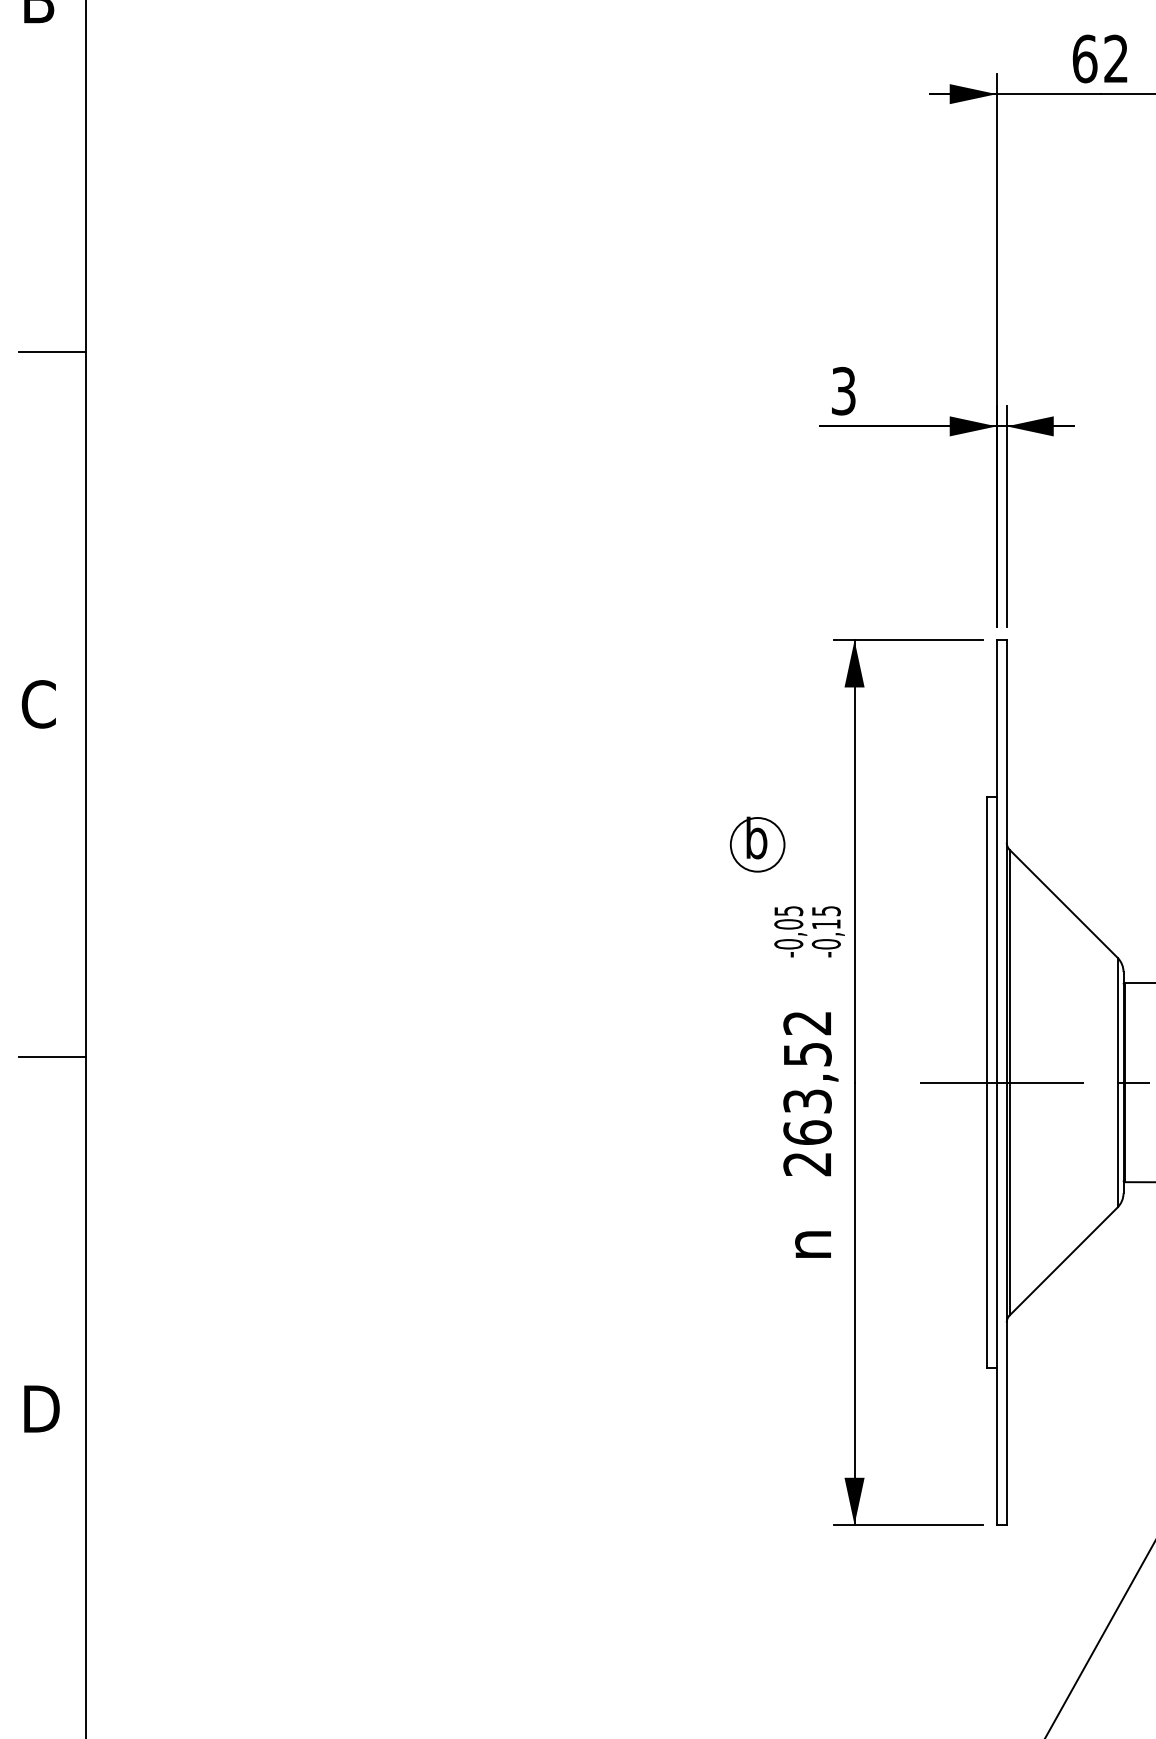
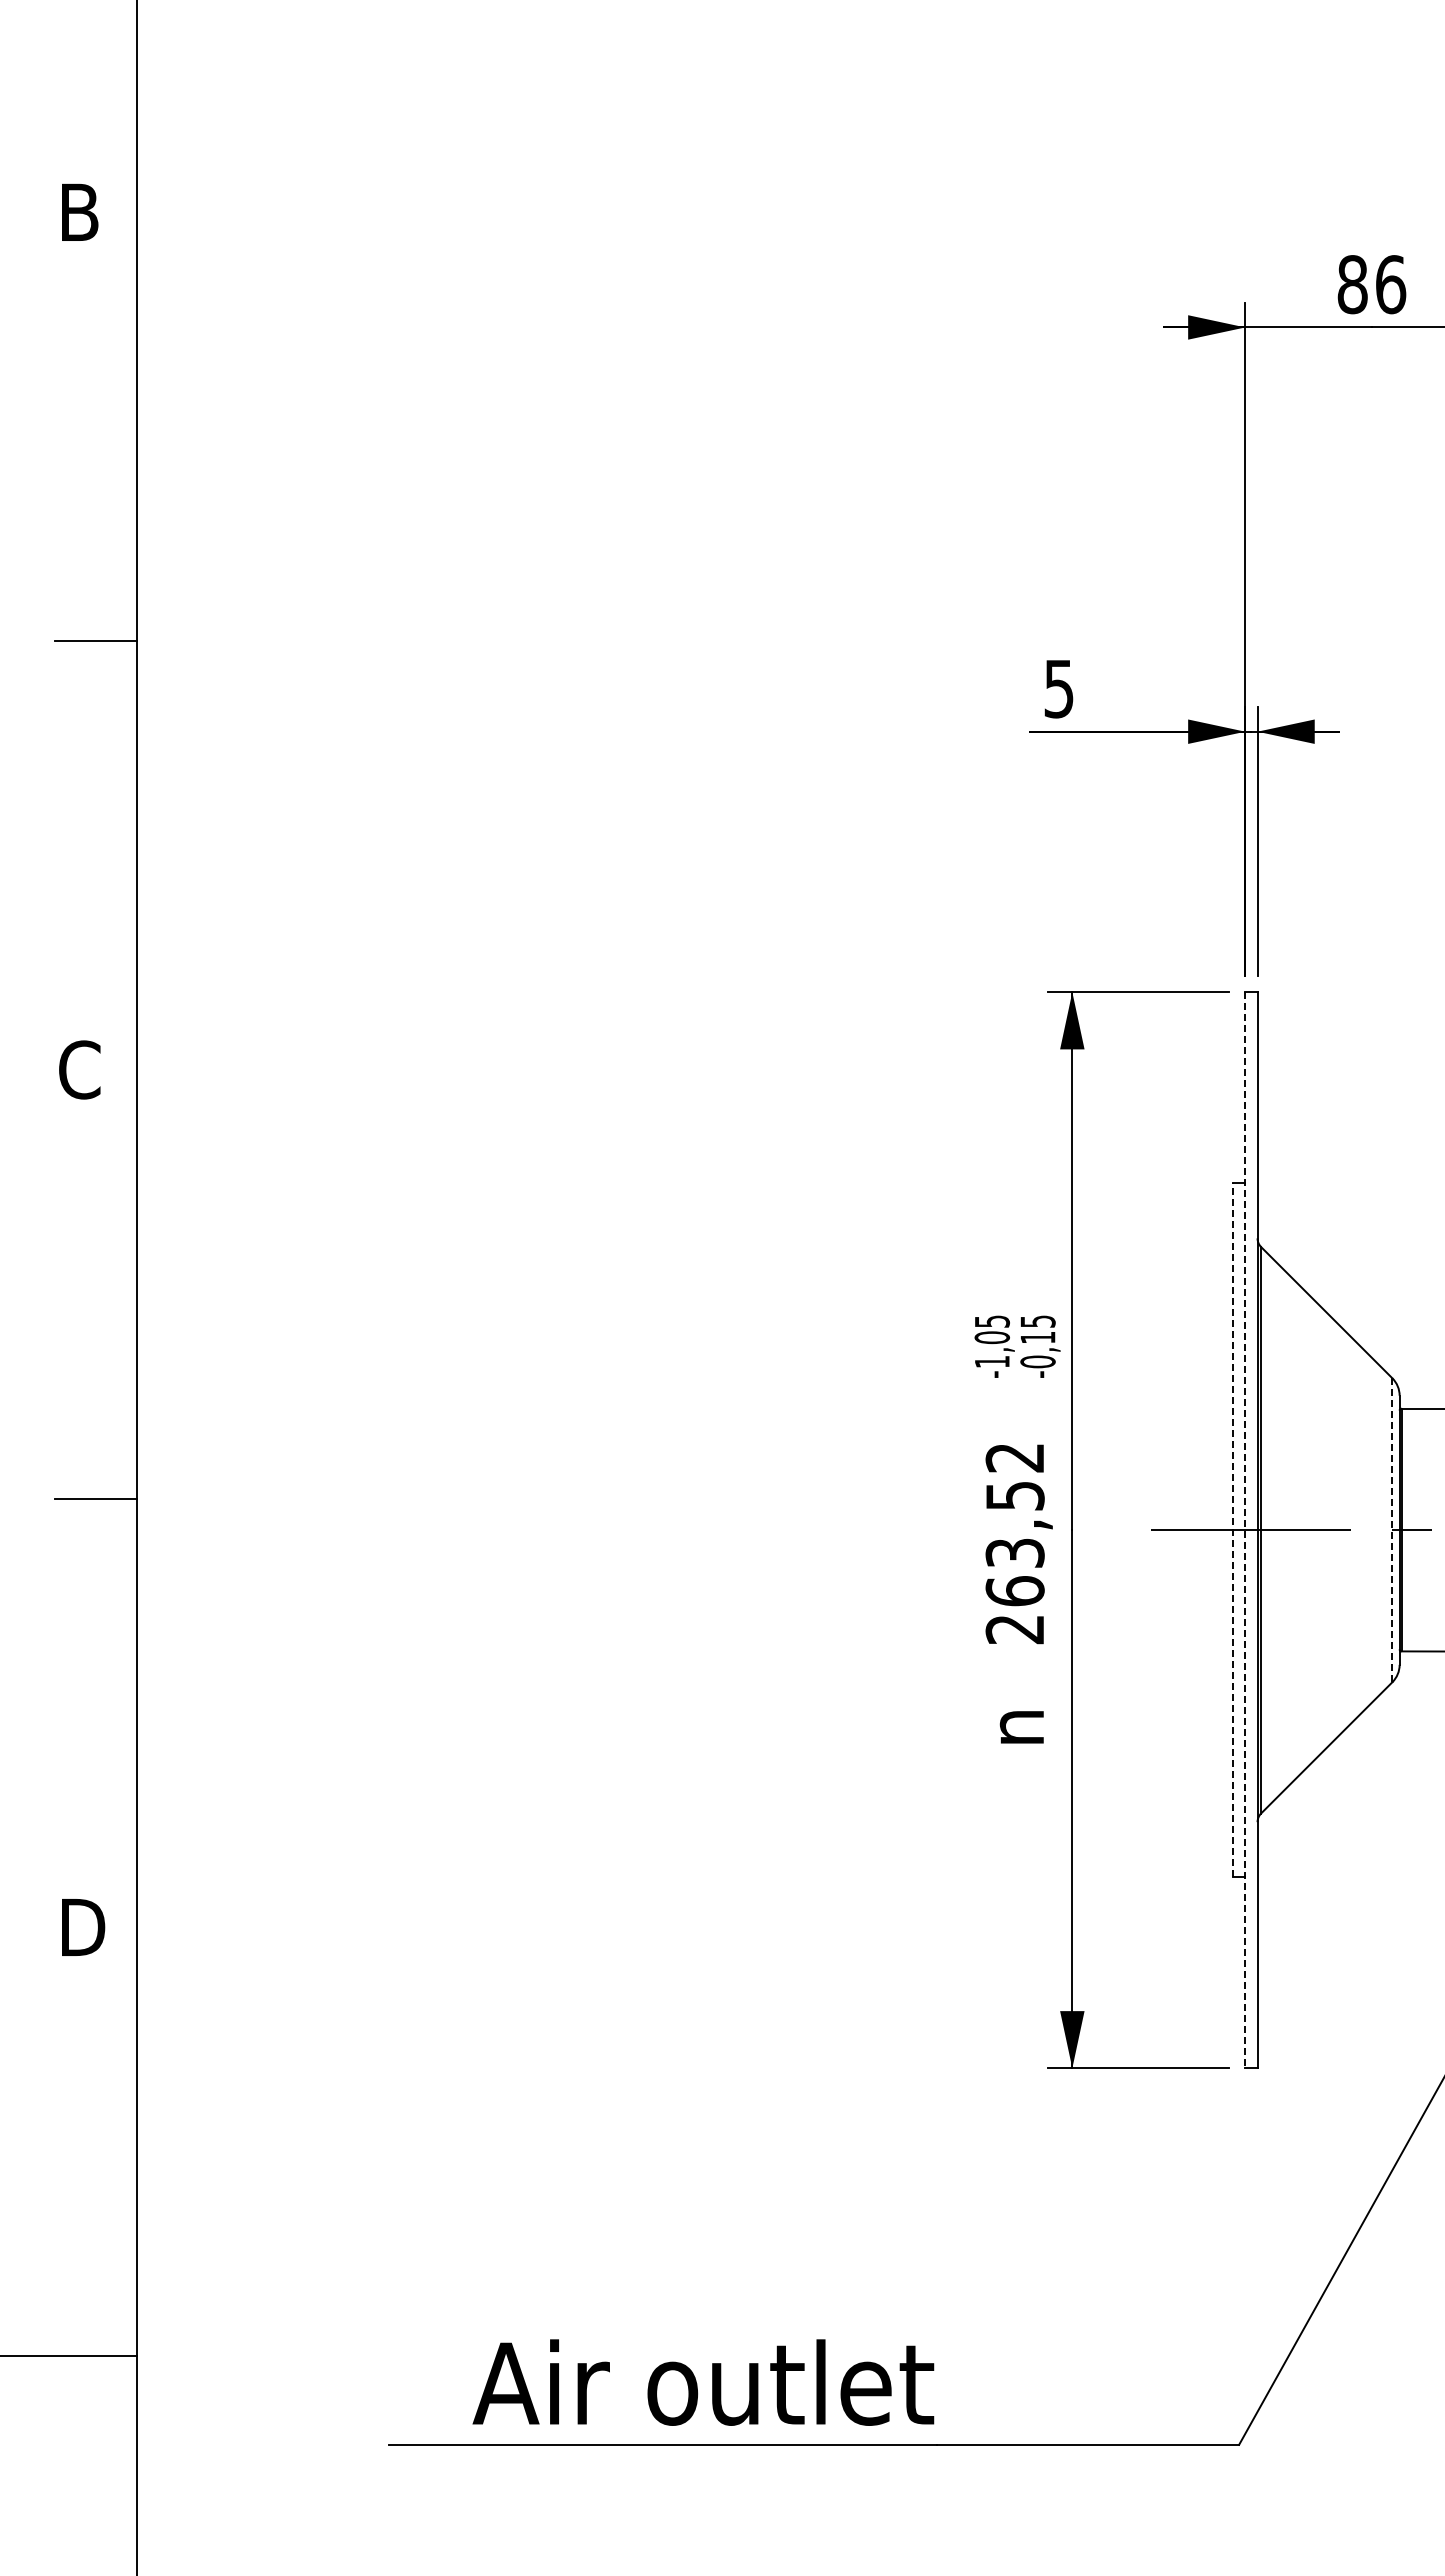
text: (1100, 58) -> (1371, 284), 62 -> 86
text: (844, 390) -> (1059, 688), 3 -> 5
part: (756, 844) -> (953, 1240), removed
text: (788, 943) -> (991, 1361), -0,05 -> -1,05
line: (987, 1082) -> (1233, 1529), solid -> dashed
line: (996, 1082) -> (1245, 1530), solid -> dashed
line: (1117, 1082) -> (1392, 1530), solid -> dashed

